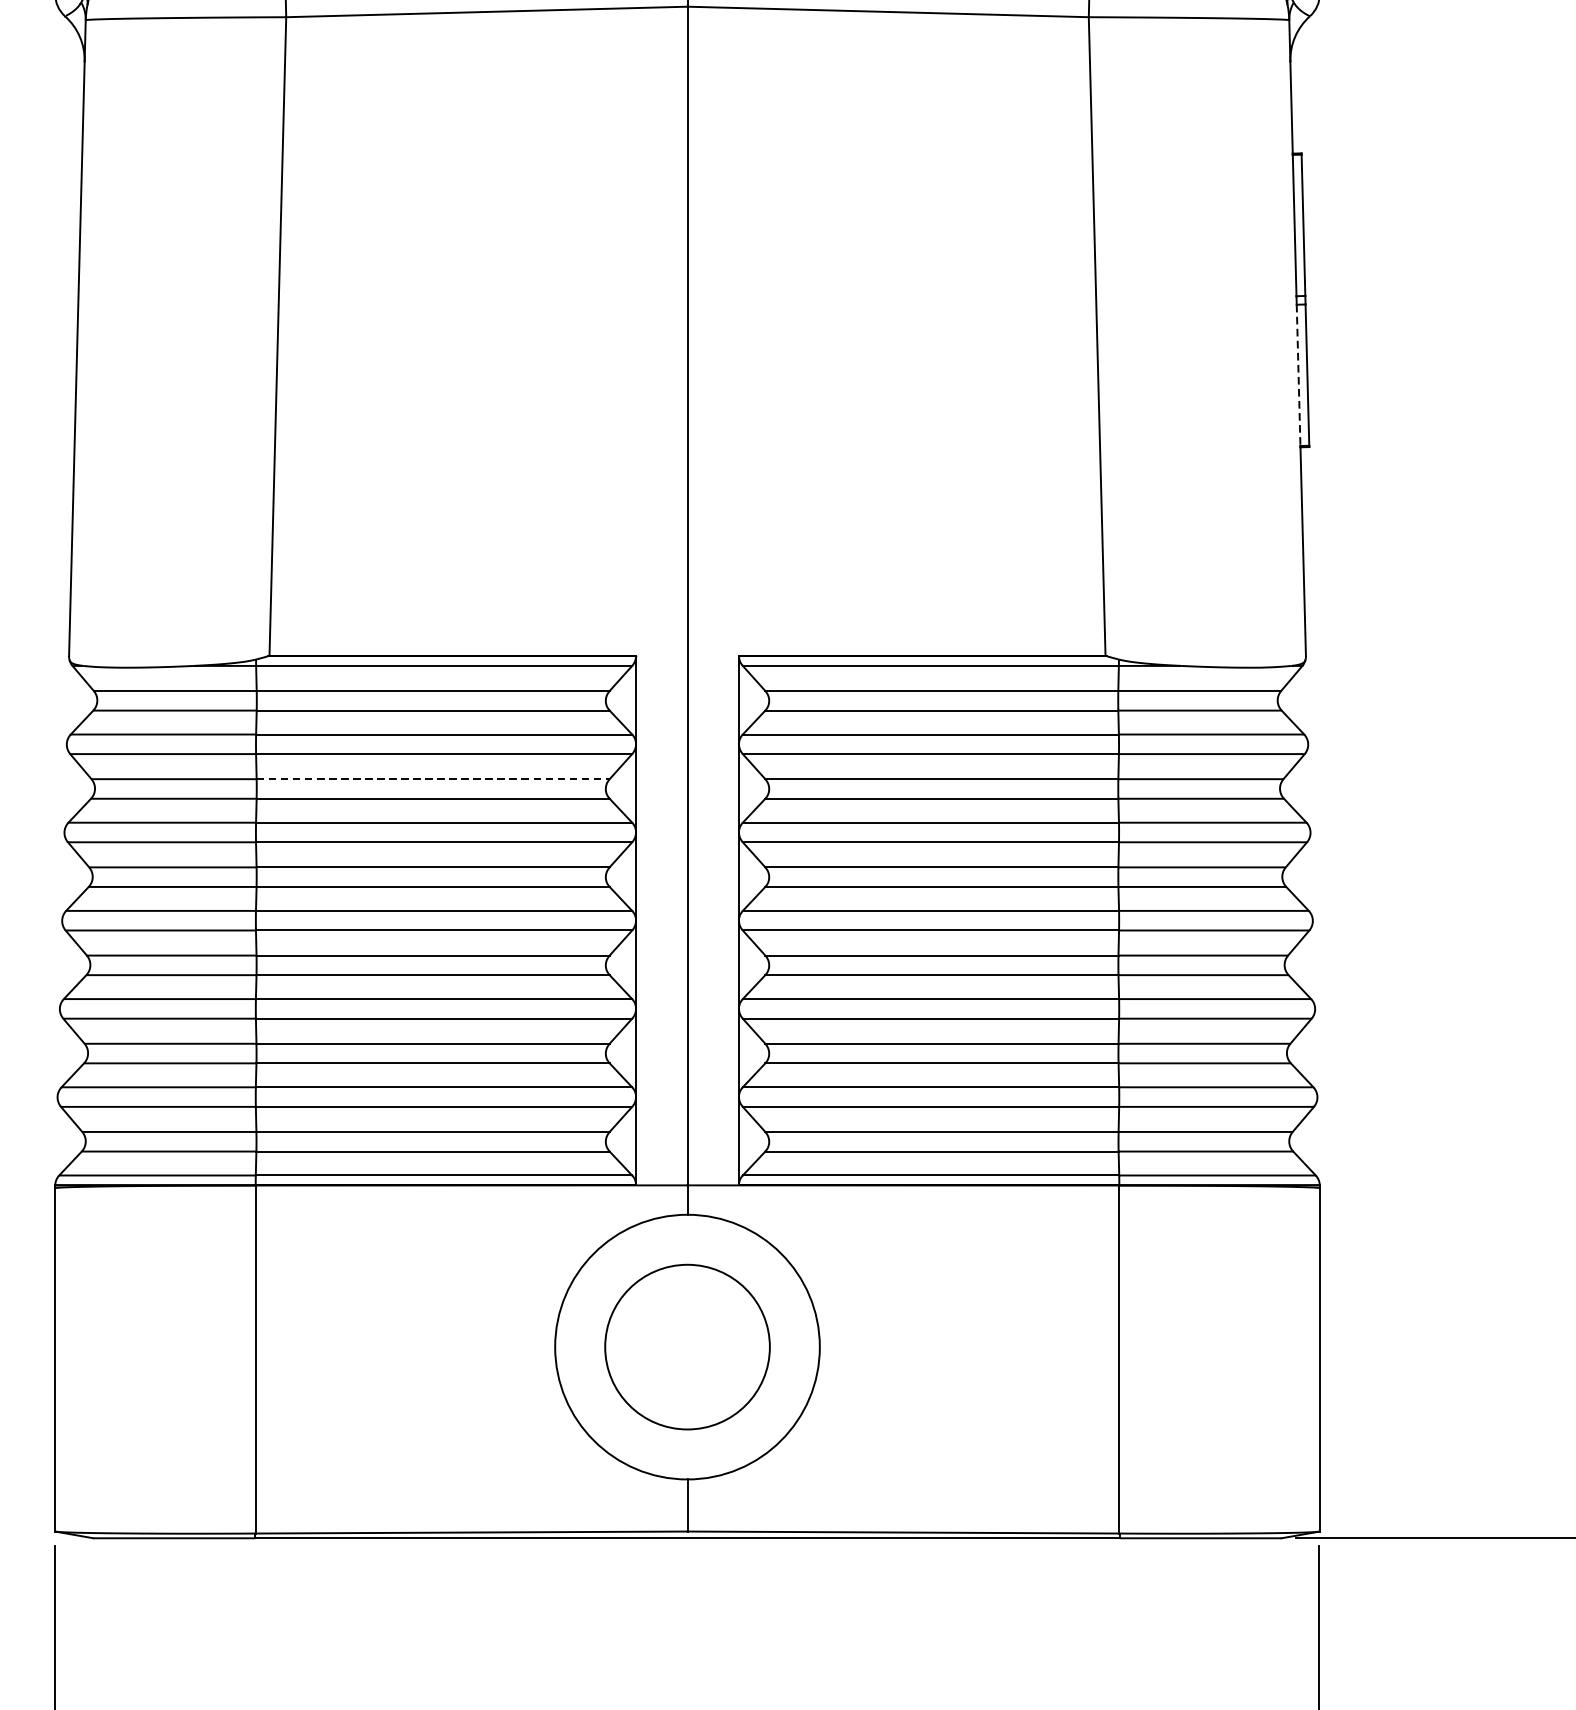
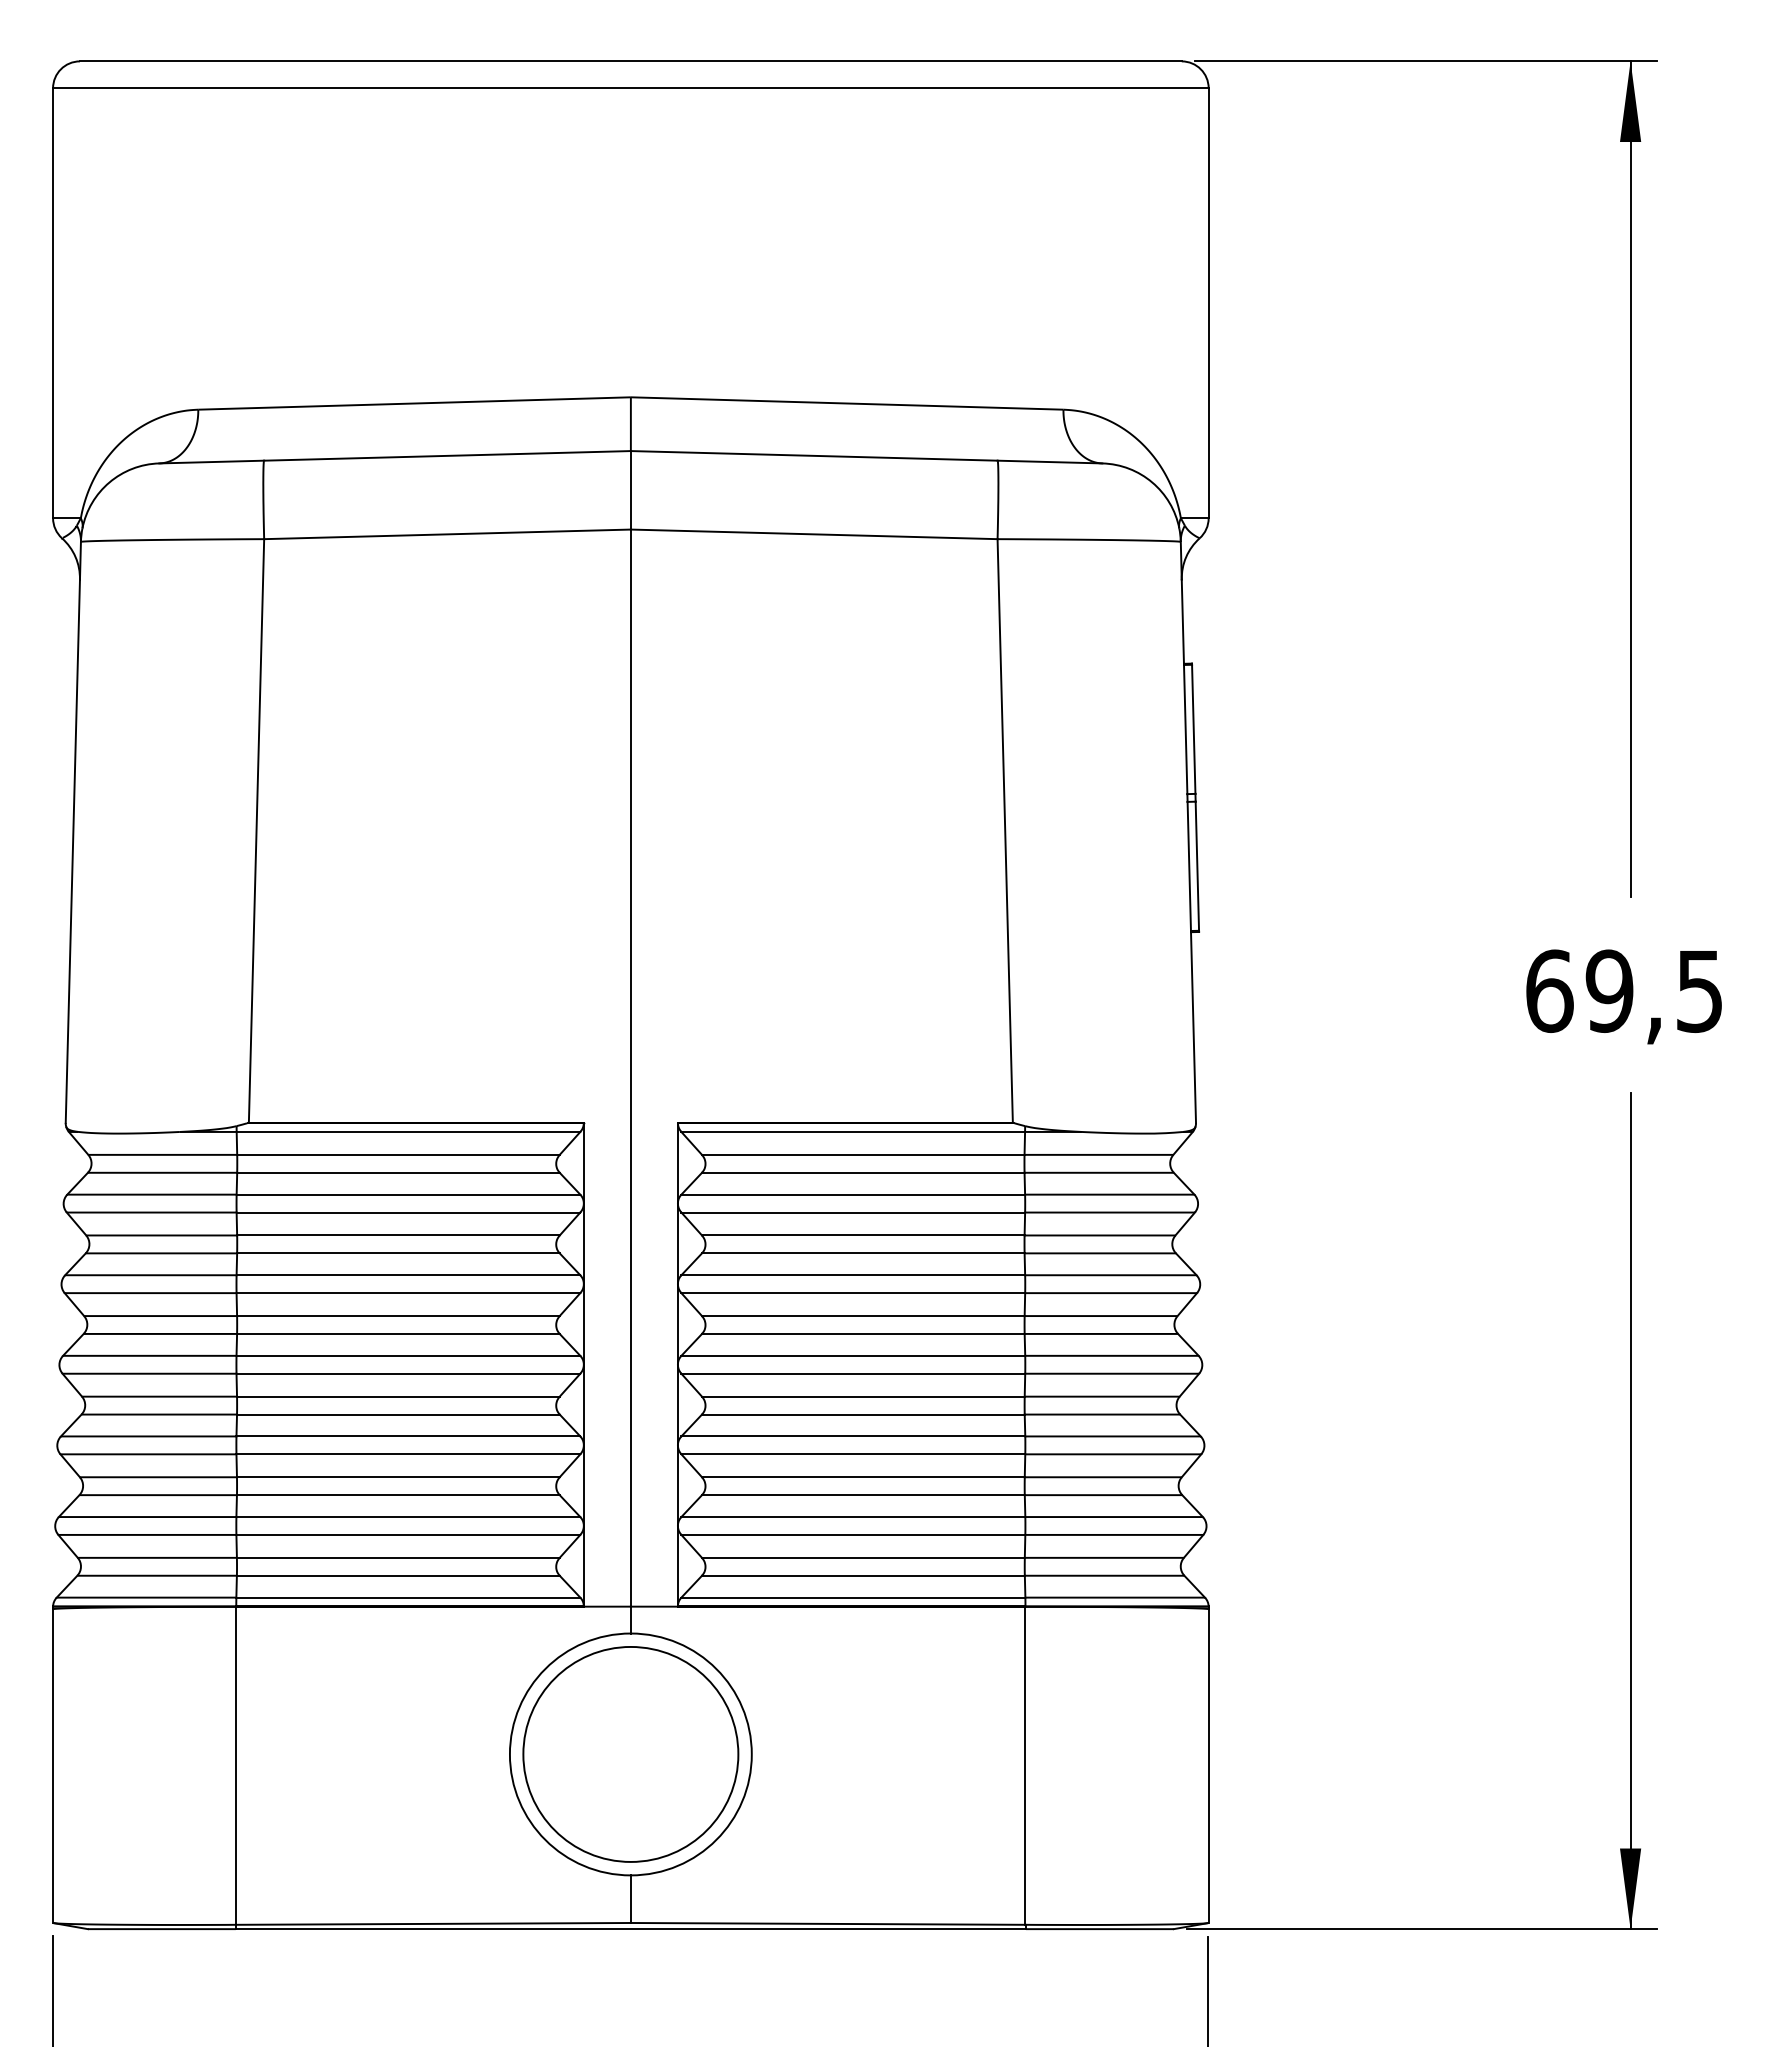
line: (1298, 375) -> (1189, 866), dashed -> solid
line: (433, 779) -> (398, 1235), dashed -> solid
circle: (687, 1347) -> (630, 1754), size x1.43

